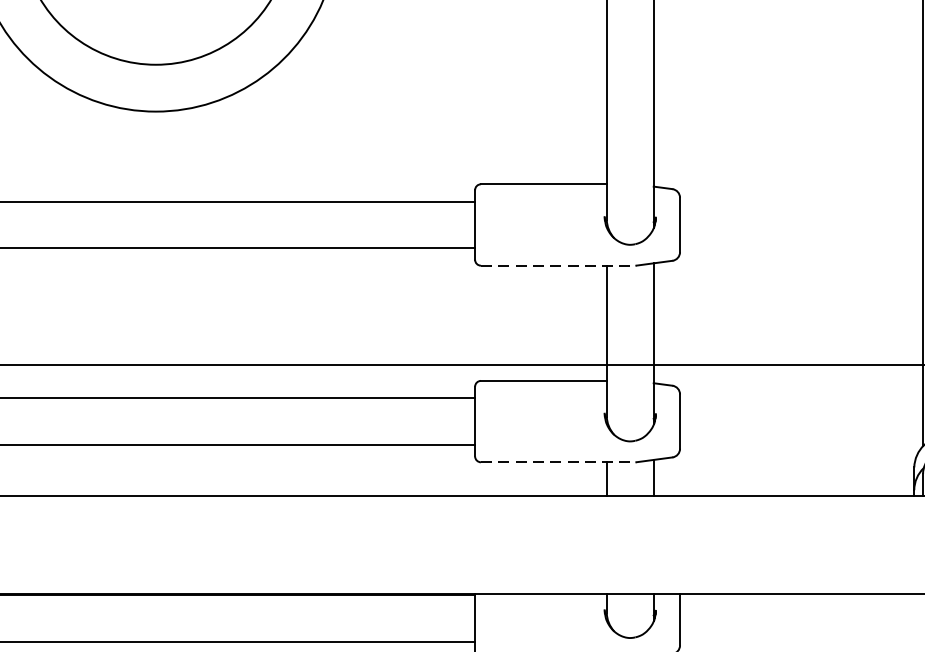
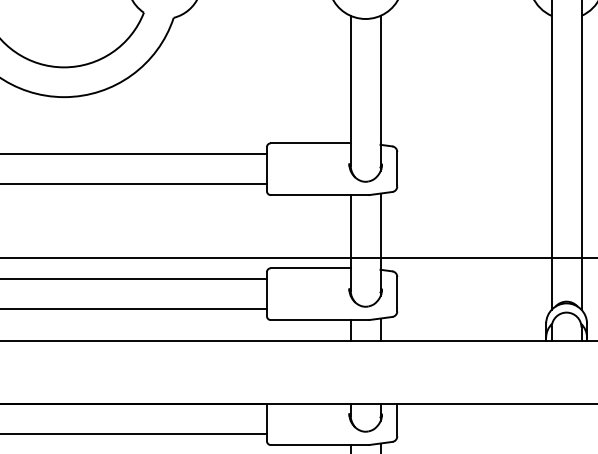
line: (559, 266) -> (320, 195), dashed -> solid
line: (559, 463) -> (320, 320), dashed -> solid

